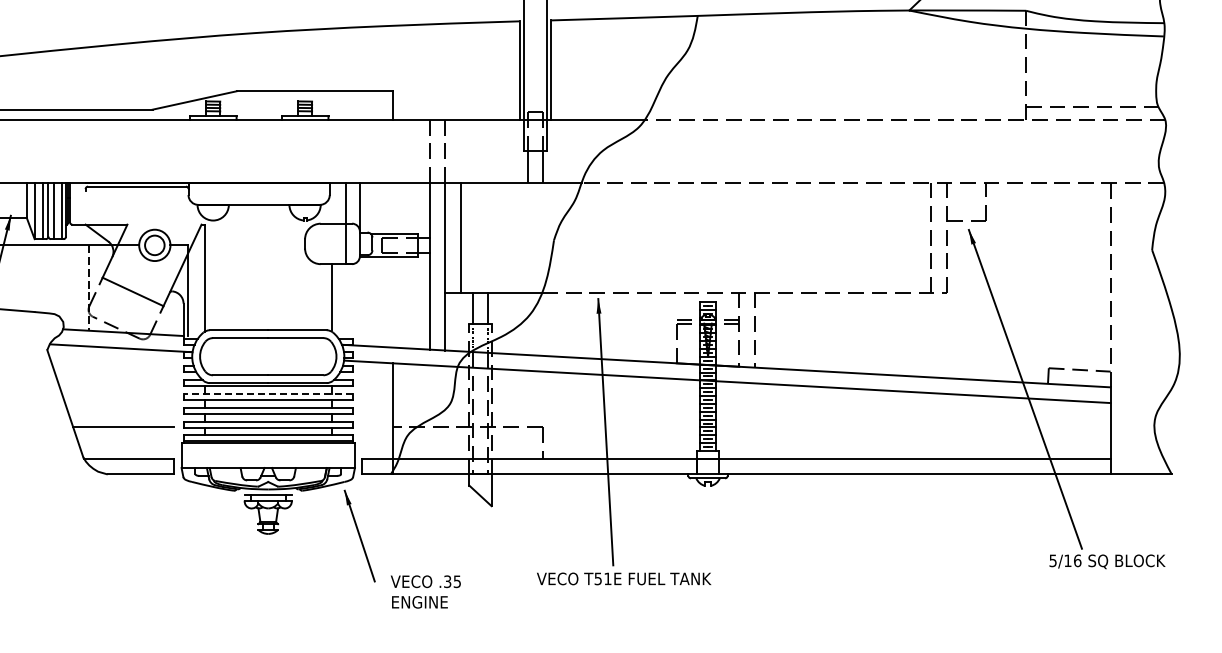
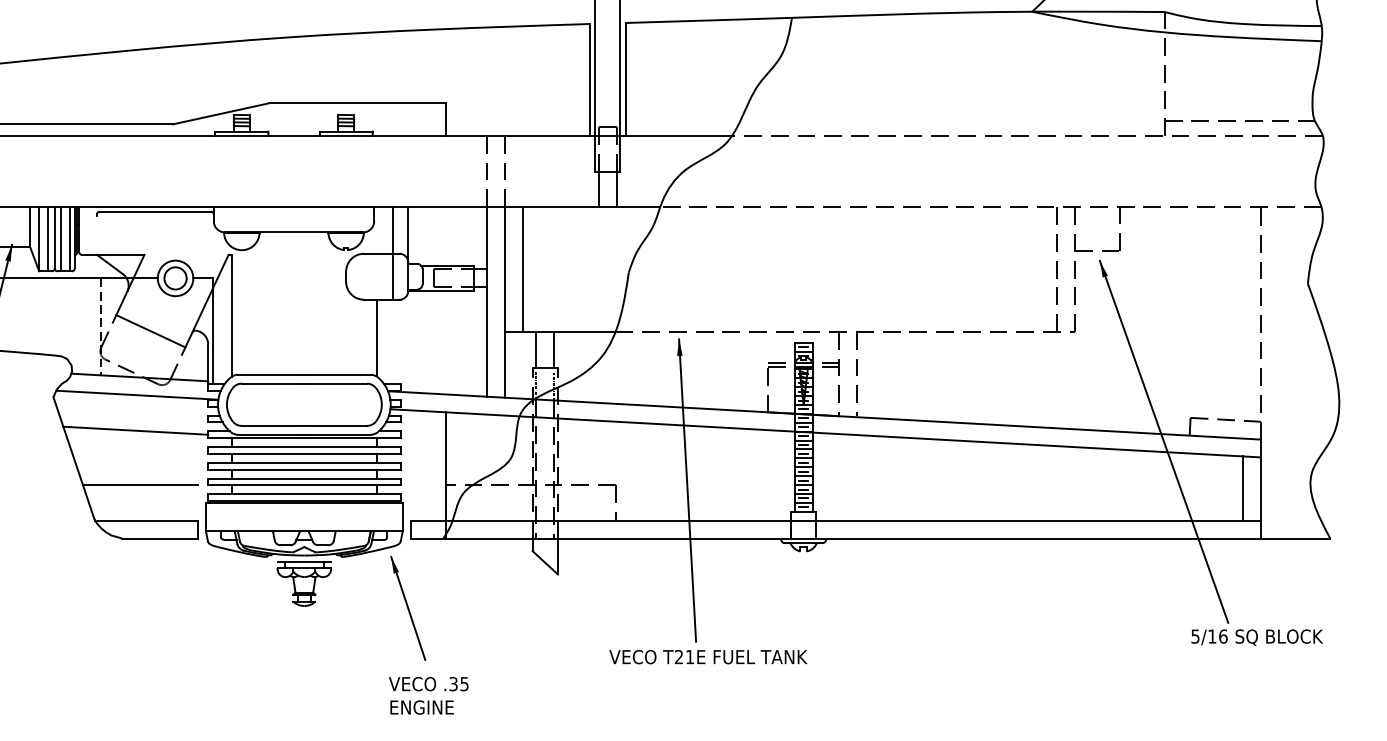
line: (119, 379) -> (135, 430), added
line: (268, 393) -> (304, 446), dashed -> solid
line: (1094, 430) -> (1242, 488), added
text: (597, 578) -> (678, 656), T51E -> T21E
text: (425, 591) -> (428, 695), moved

